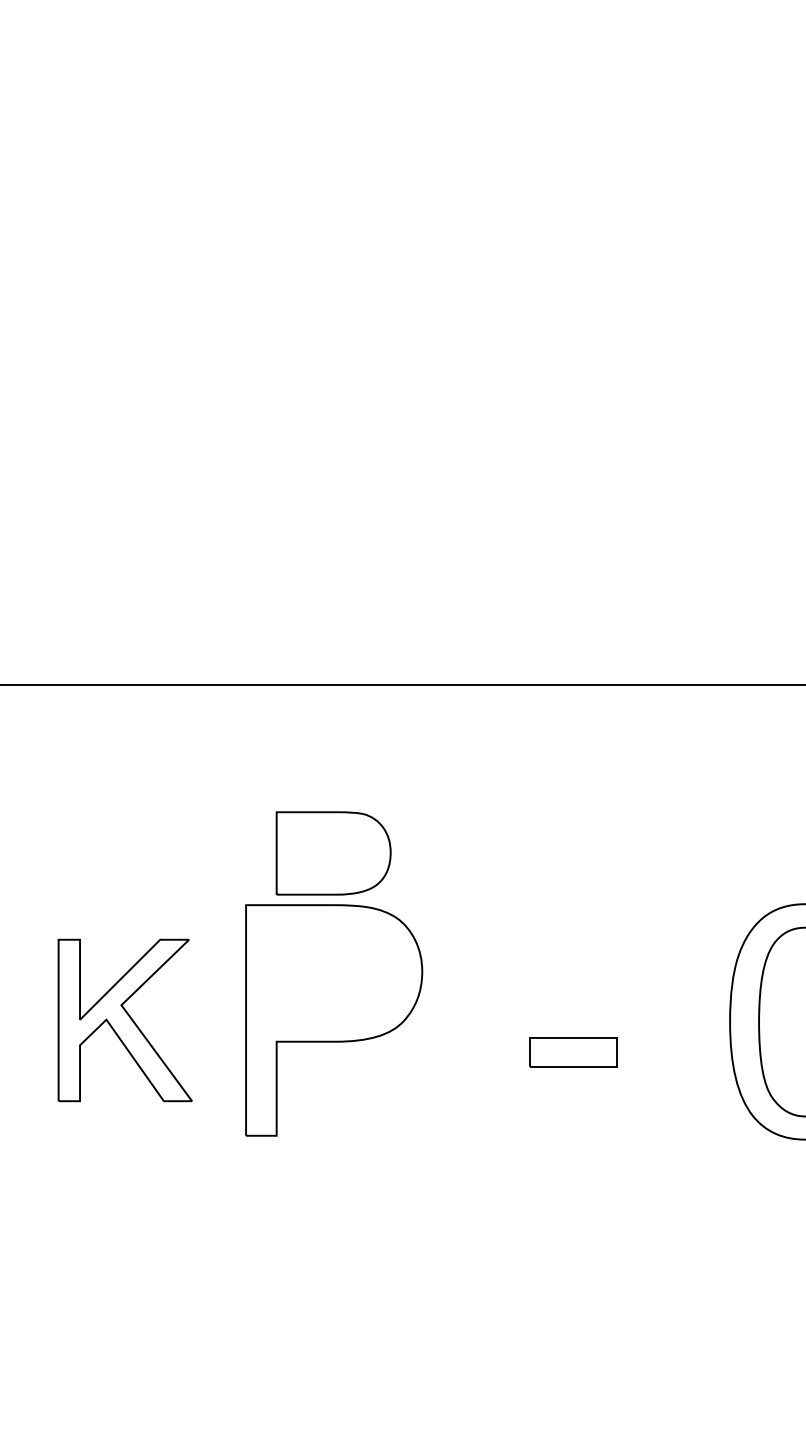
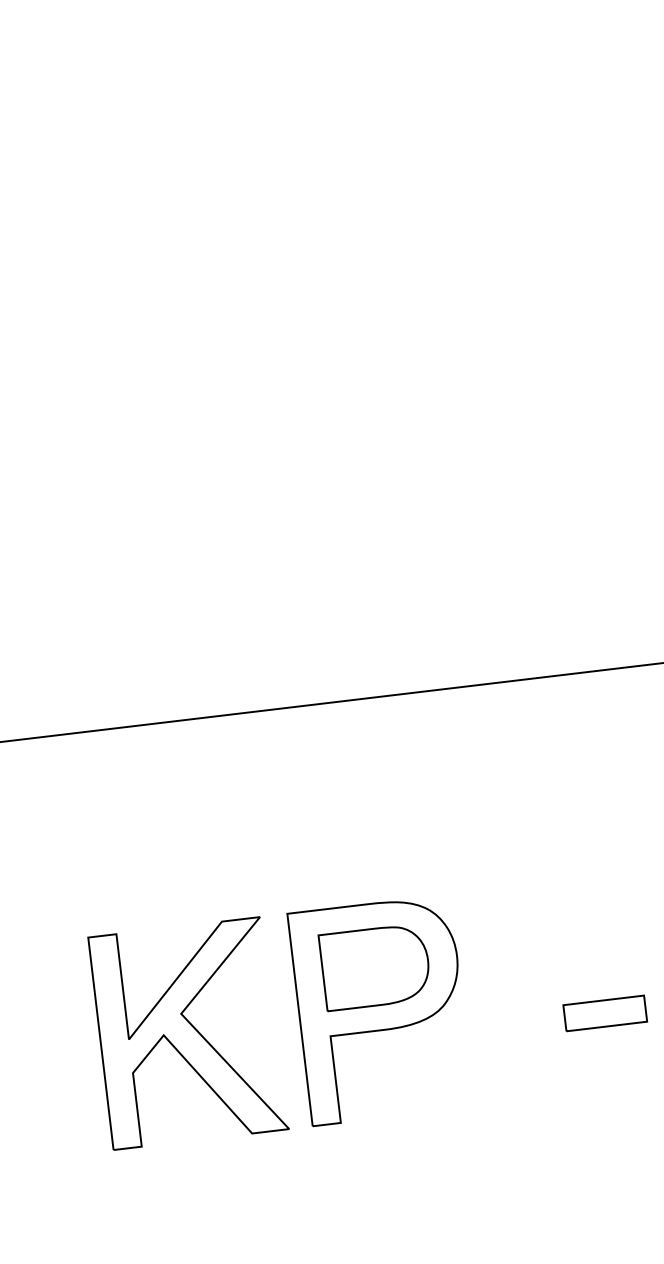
part: (333, 853) -> (375, 967), moved
part: (125, 1020) -> (188, 1033), size x1.43

